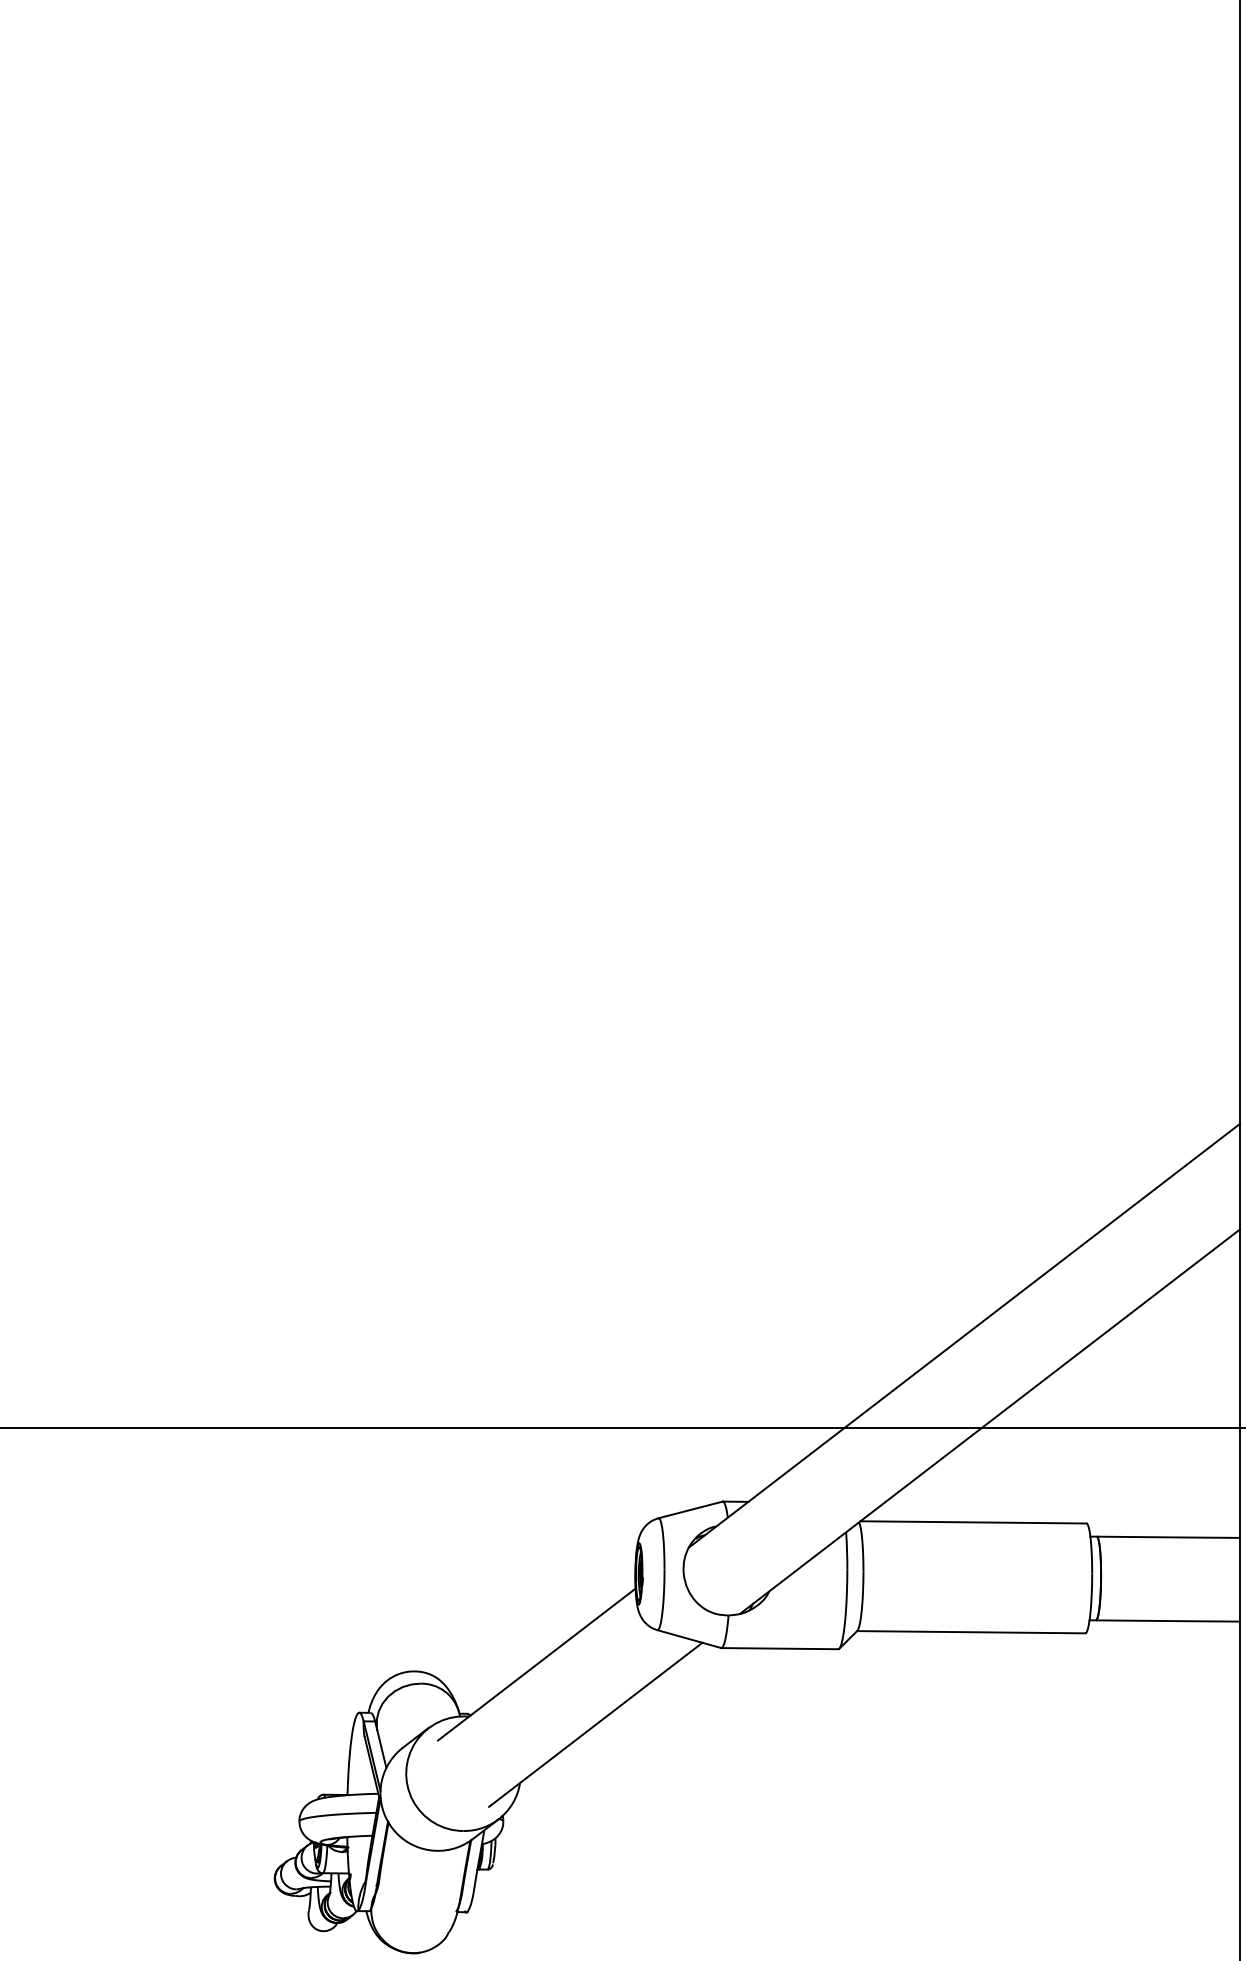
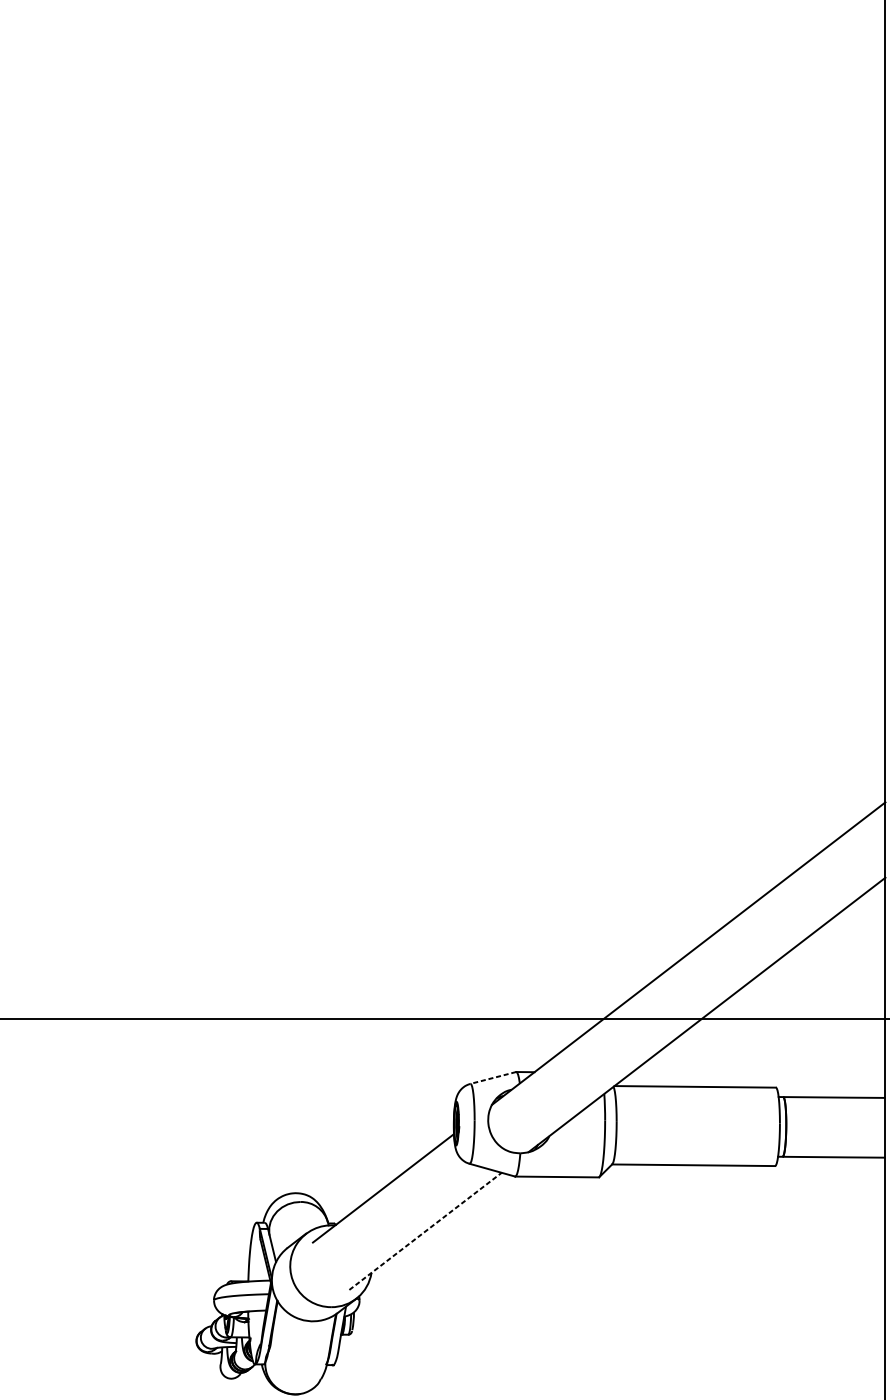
line: (690, 1510) -> (493, 1078), solid -> dashed
line: (595, 1724) -> (425, 1231), solid -> dashed

